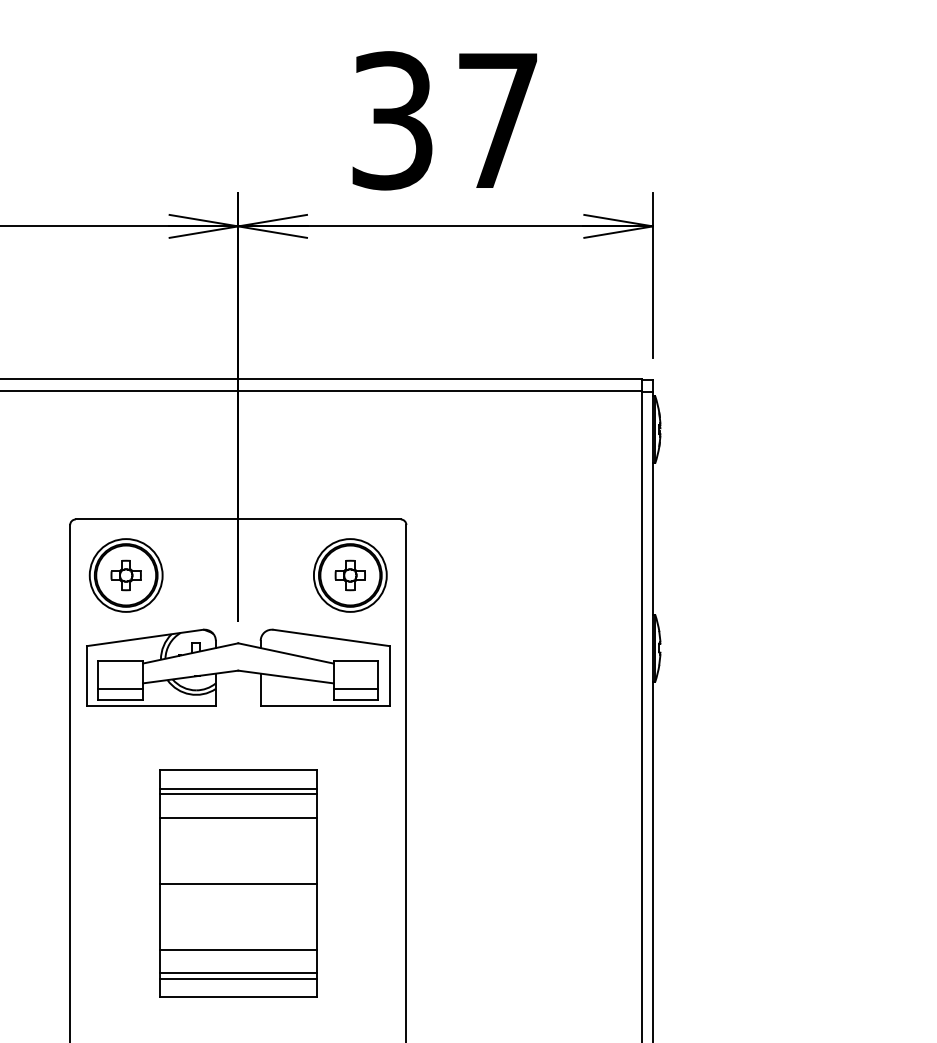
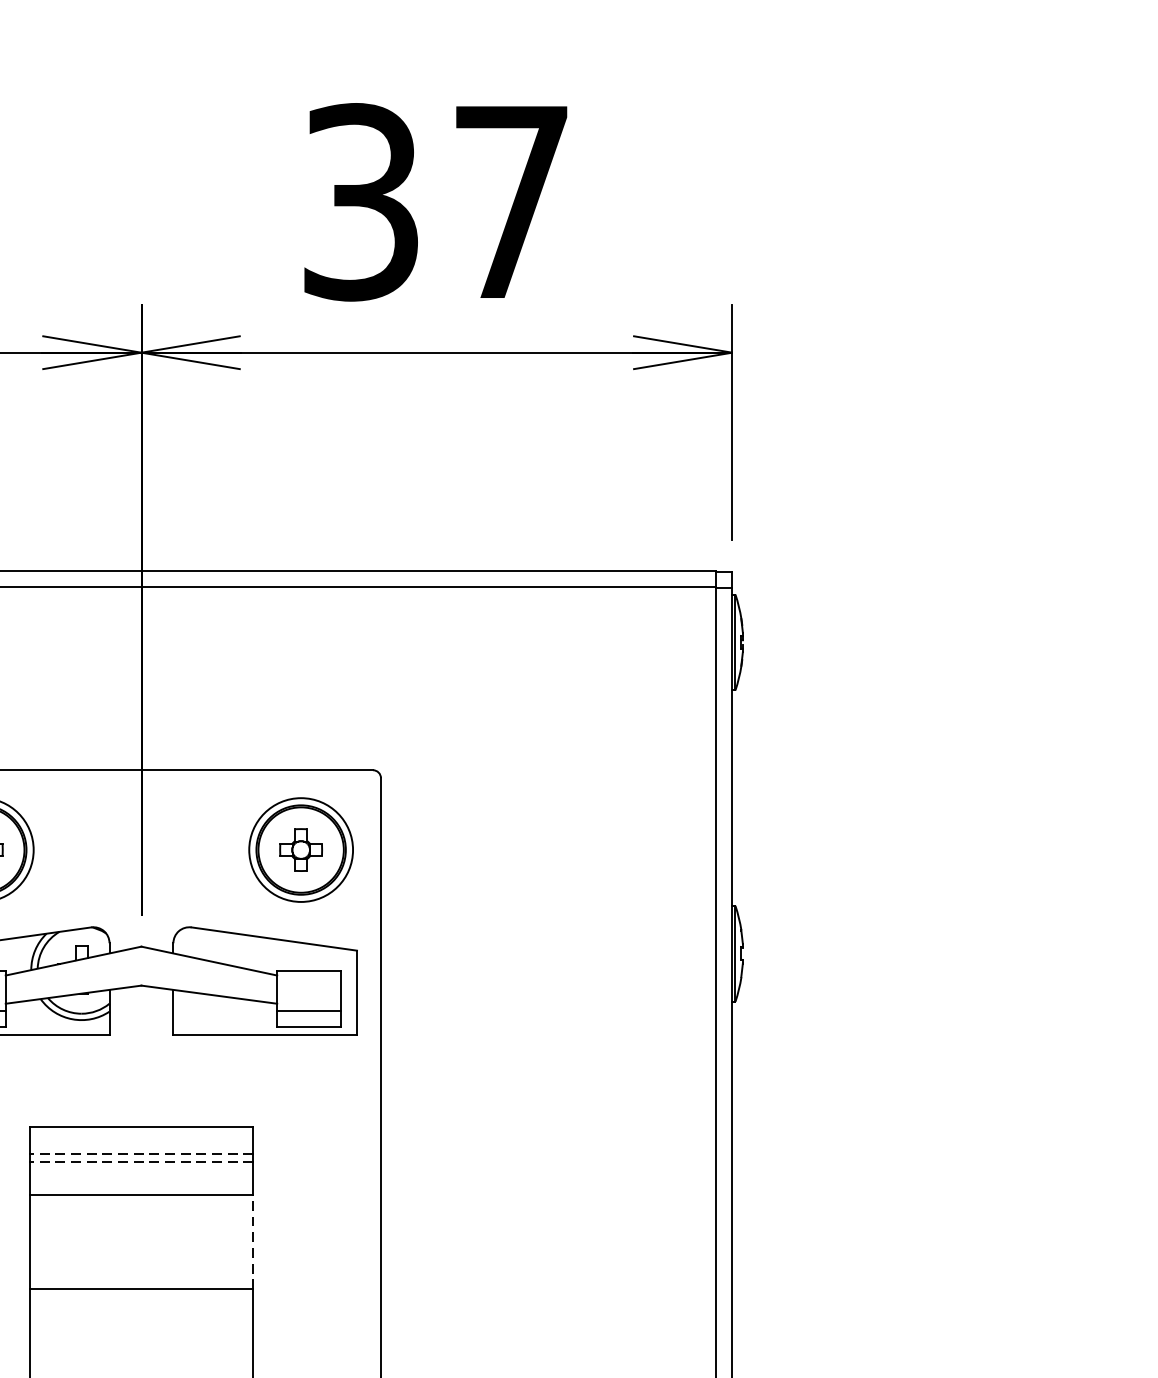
line: (237, 788) -> (140, 1153), solid -> dashed
line: (237, 794) -> (140, 1162), solid -> dashed
line: (316, 850) -> (252, 1241), solid -> dashed

